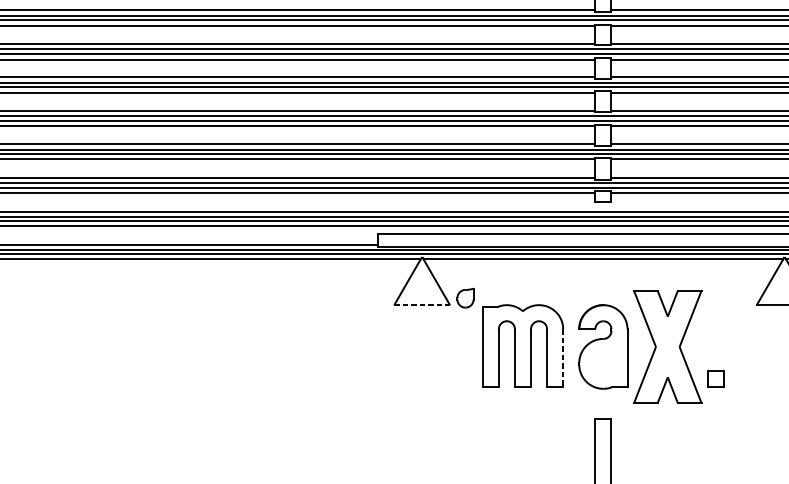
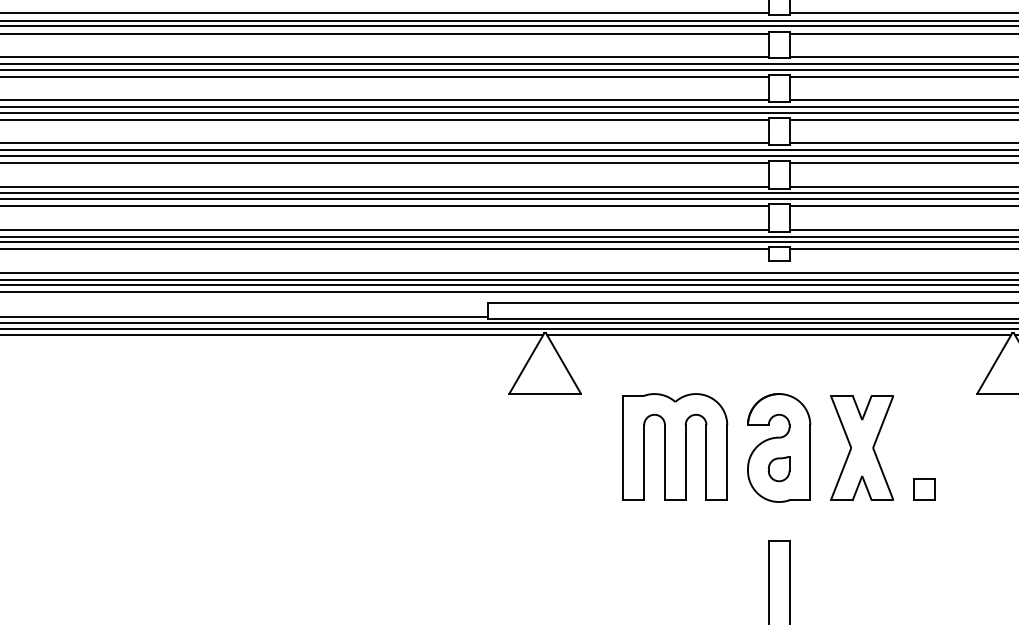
part: (464, 298) -> (778, 469), moved
line: (422, 305) -> (545, 394), dashed -> solid
part: (667, 346) -> (861, 447), size x0.71
line: (563, 358) -> (727, 463), dashed -> solid

